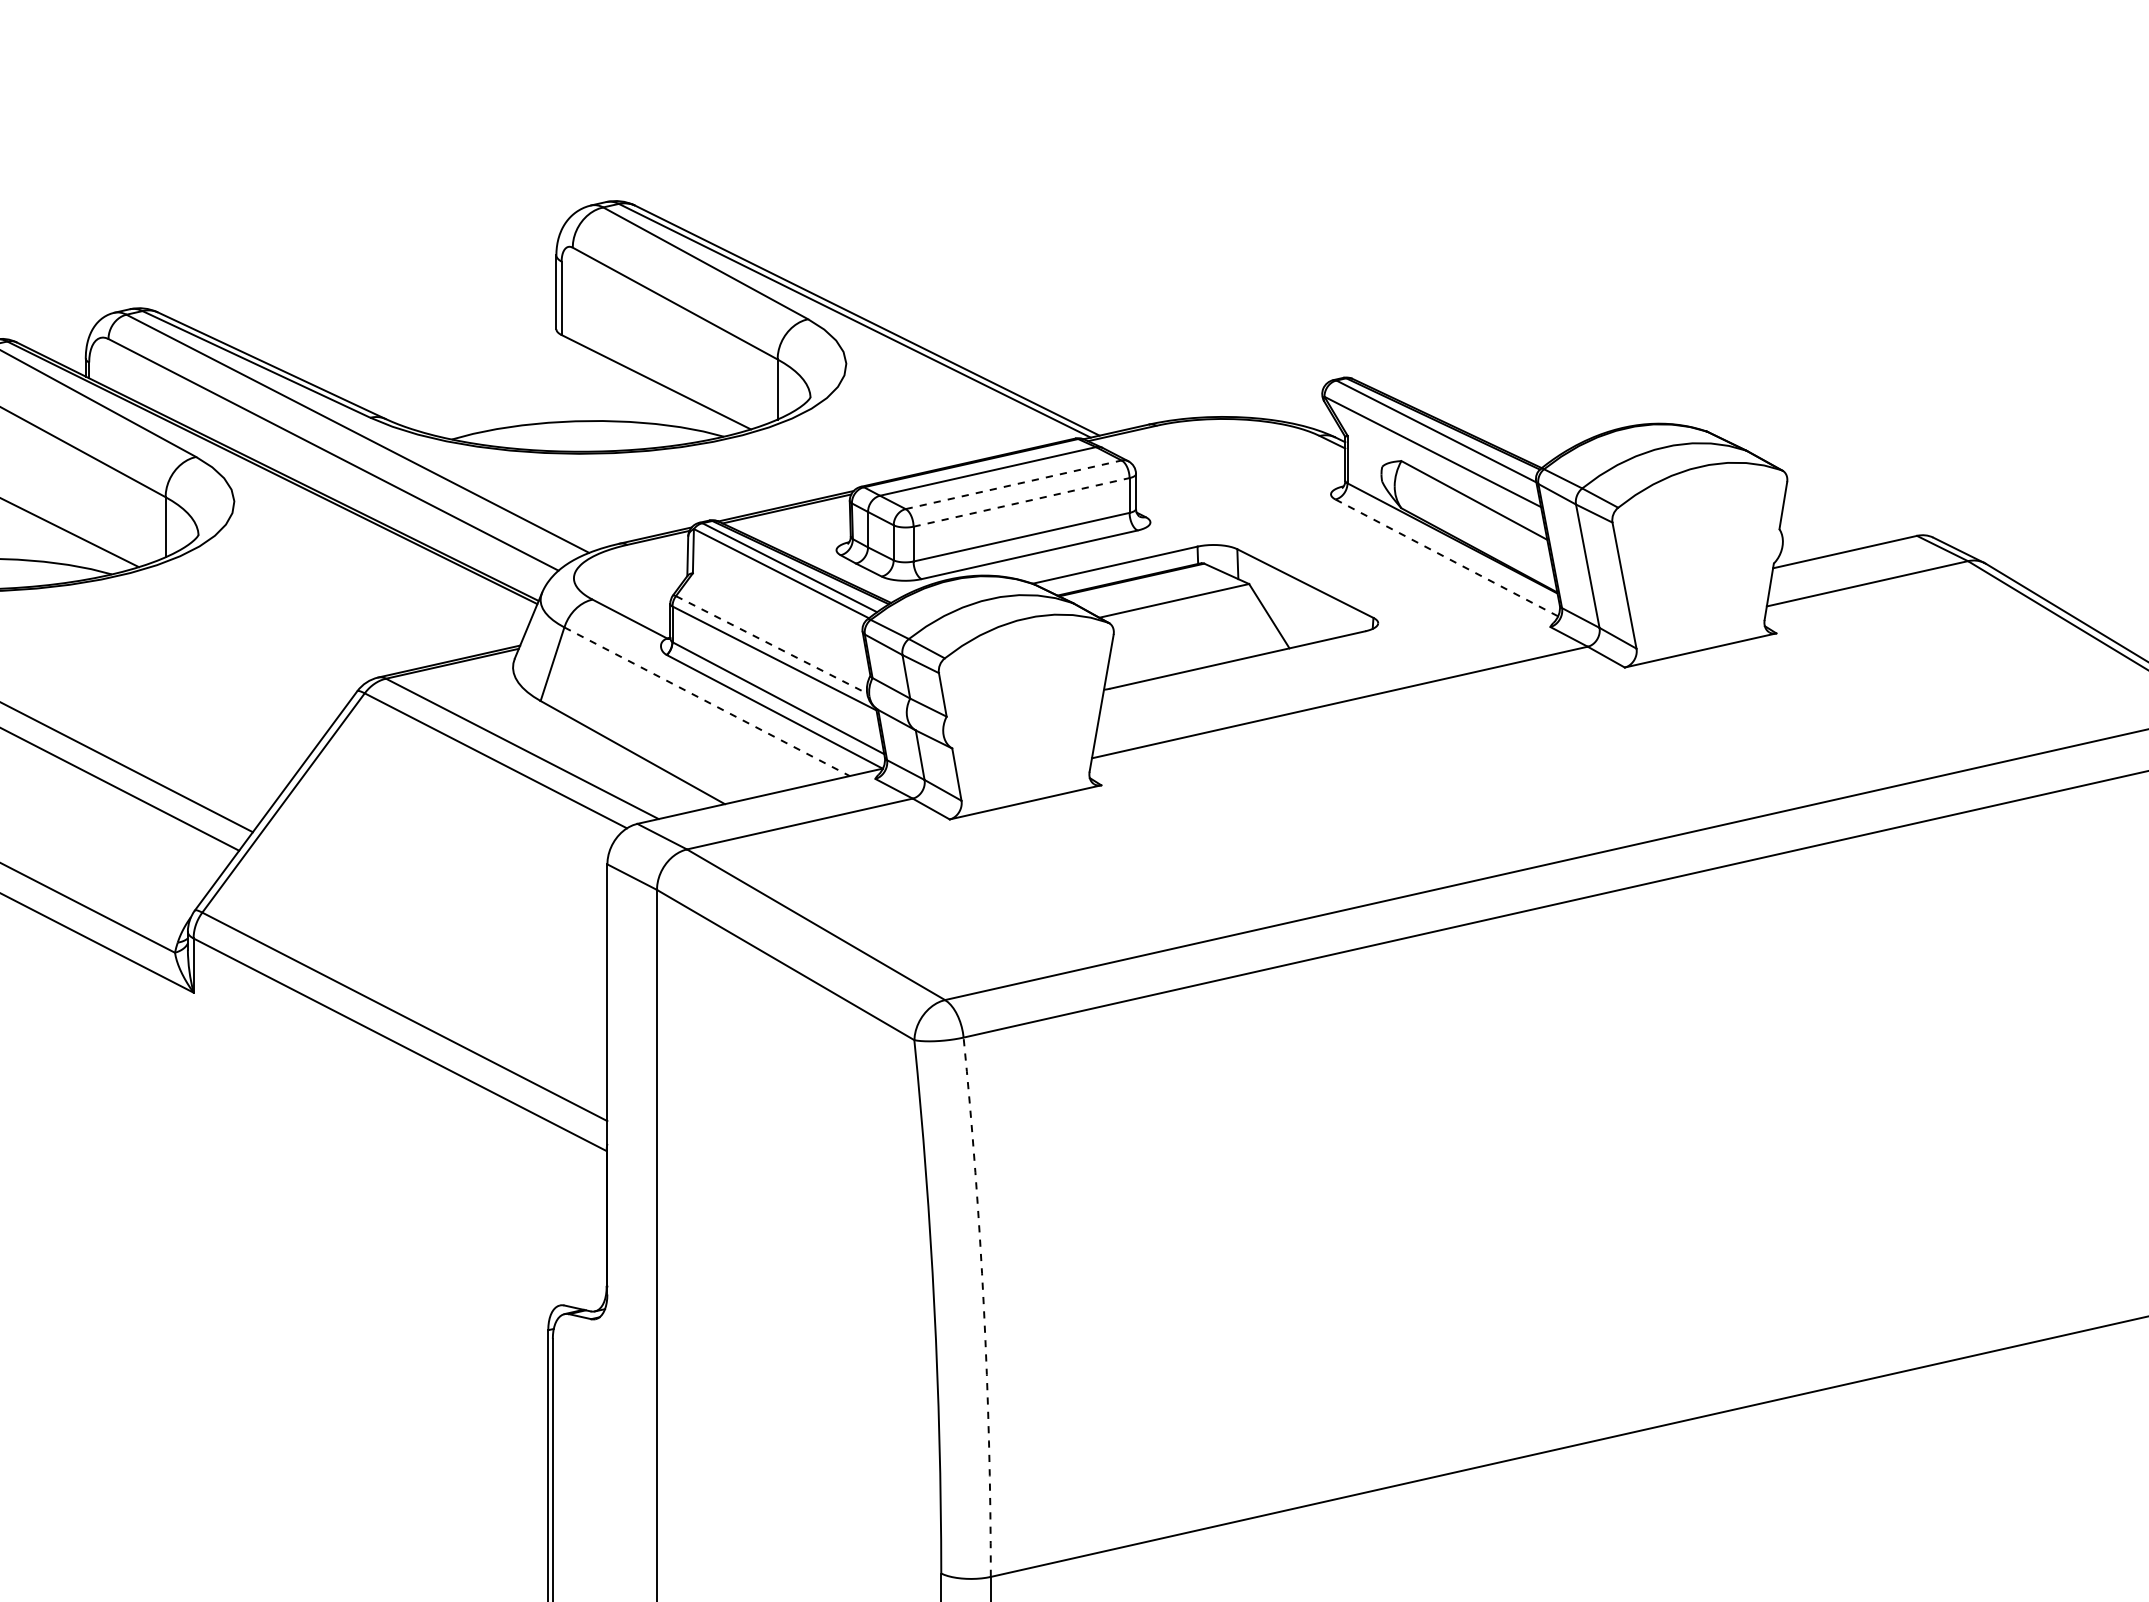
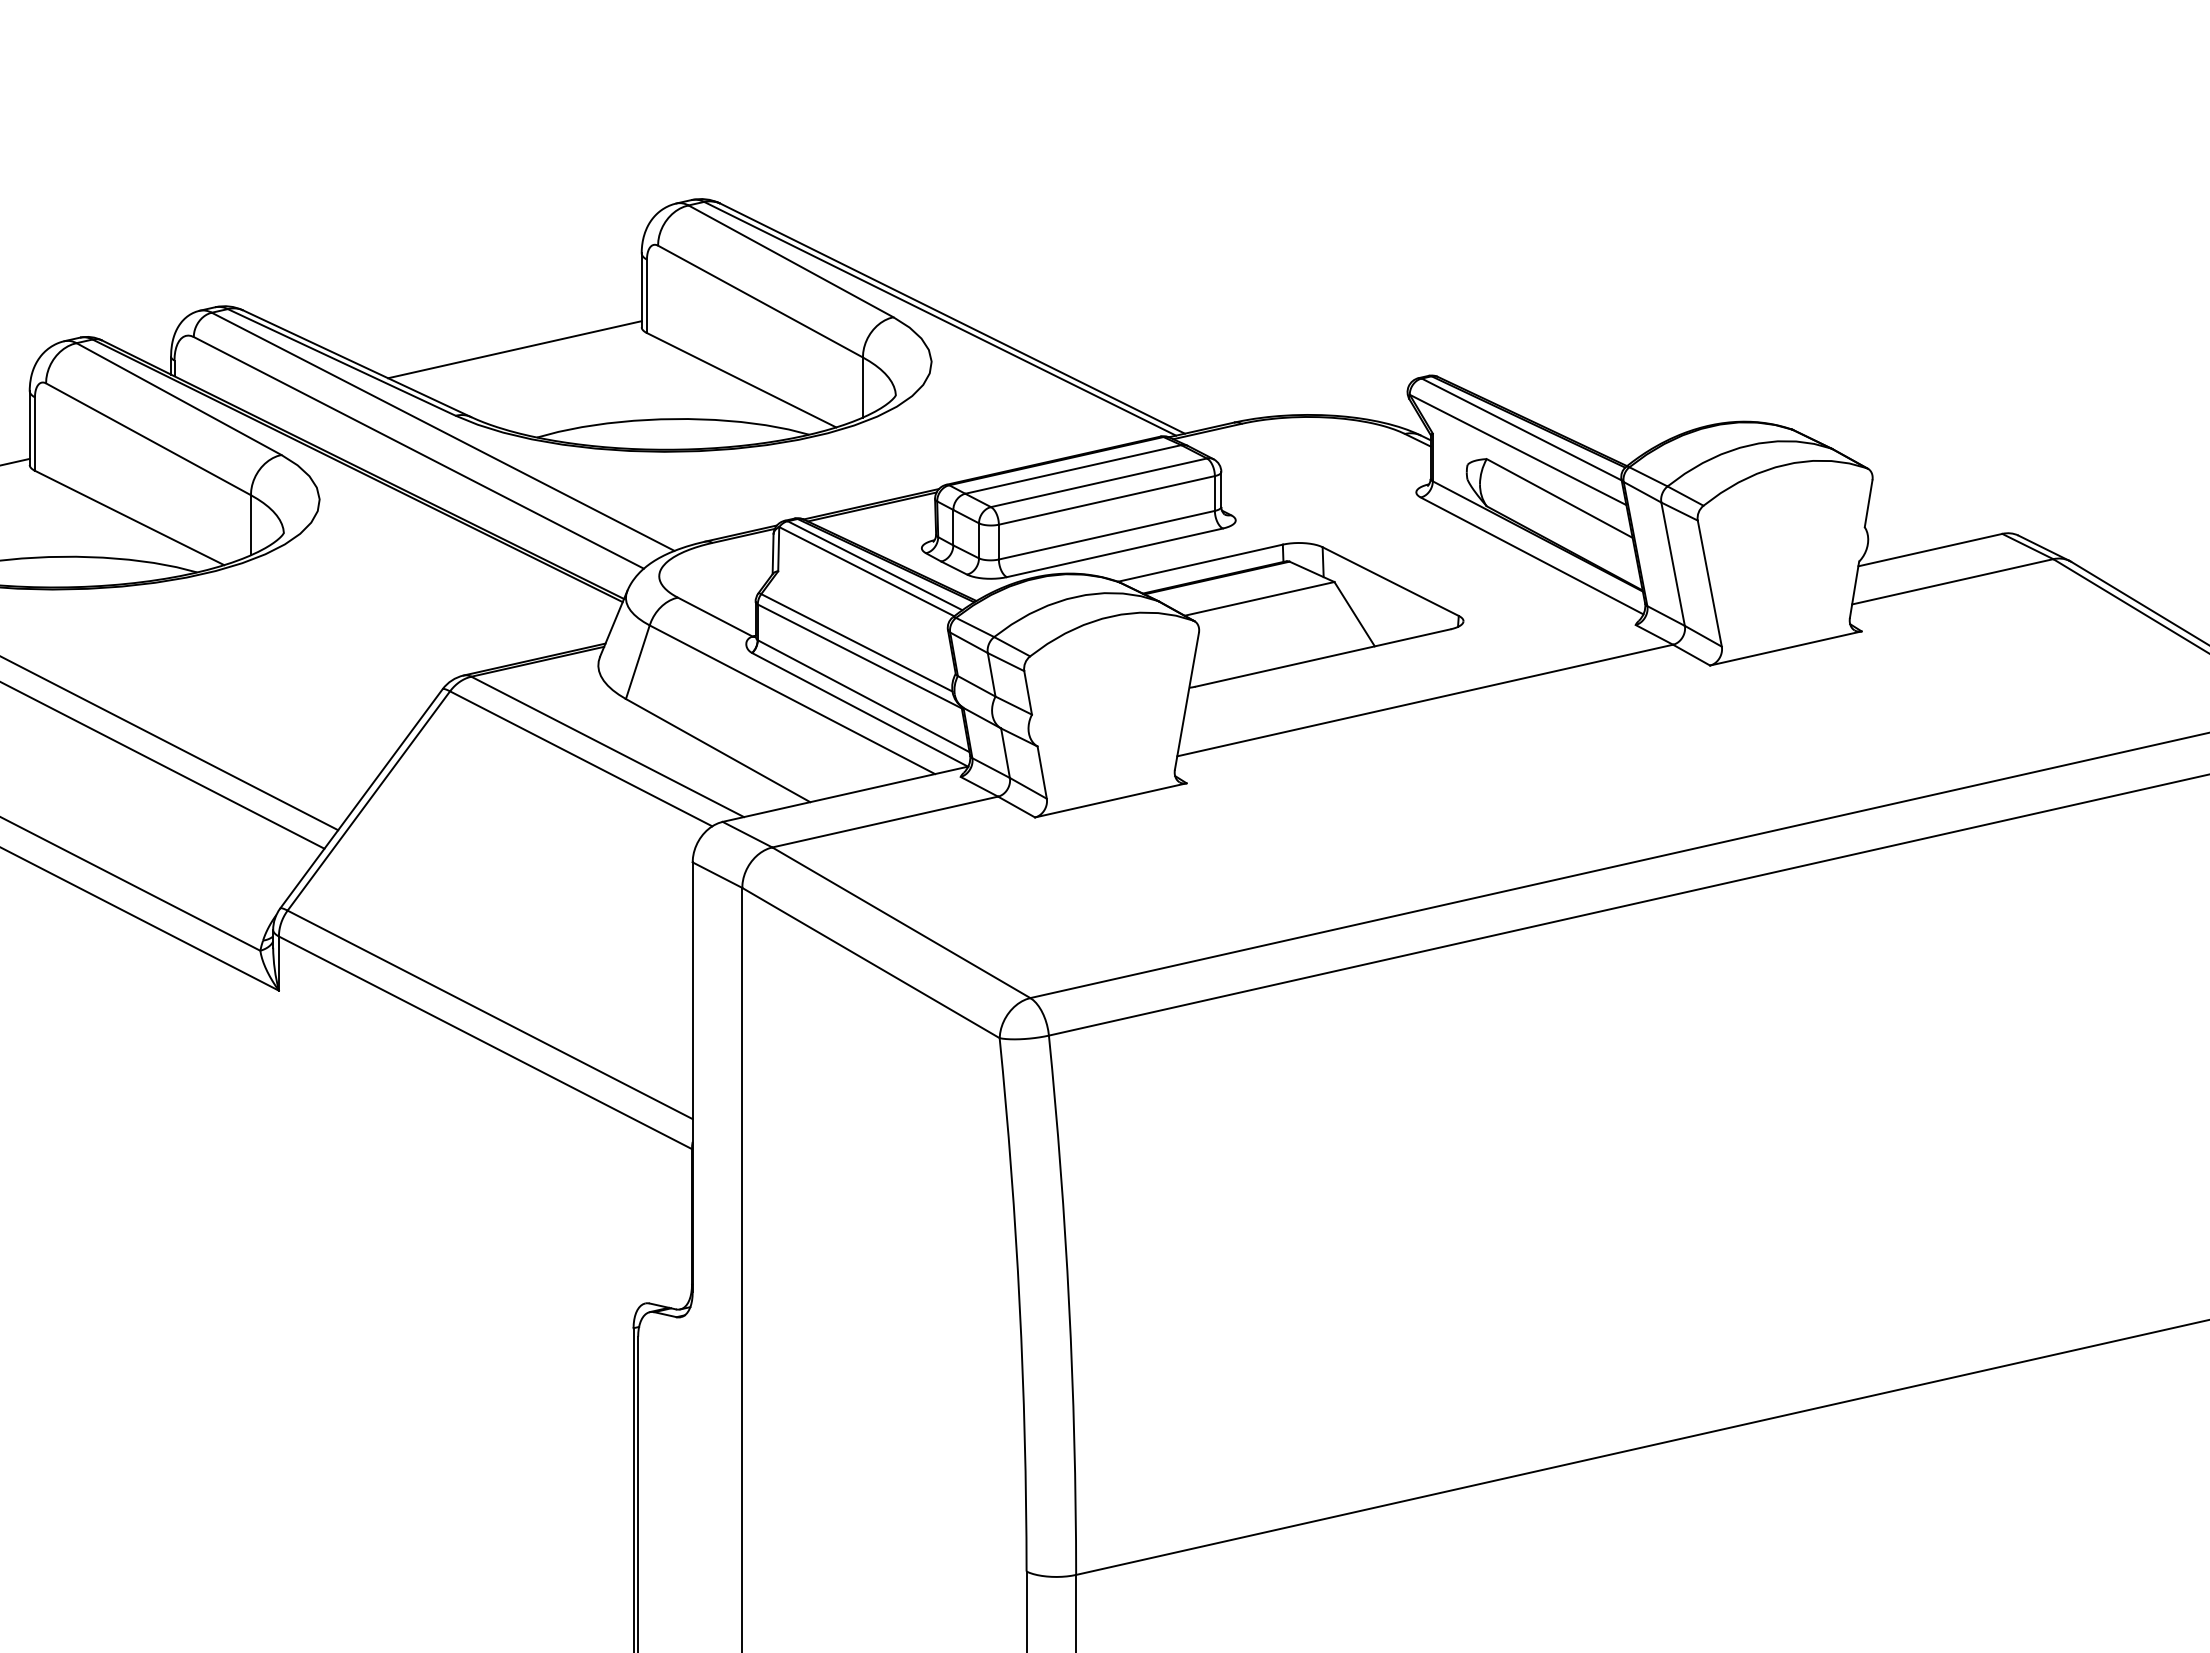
line: (429, 351) -> (514, 349), added
line: (1014, 484) -> (1099, 482), dashed -> solid
line: (1021, 502) -> (1106, 500), dashed -> solid
line: (1447, 557) -> (1532, 555), dashed -> solid
line: (772, 645) -> (857, 643), dashed -> solid
line: (707, 701) -> (792, 699), dashed -> solid
arc: (984, 1306) -> (1069, 1304), dashed -> solid

